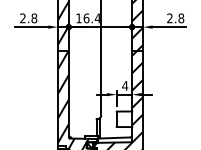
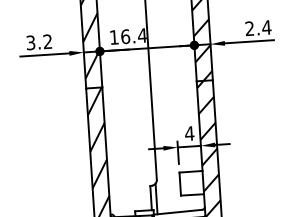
text: (28, 18) -> (39, 42), 2.8 -> 3.2
text: (181, 18) -> (266, 27), 2.8 -> 2.4

